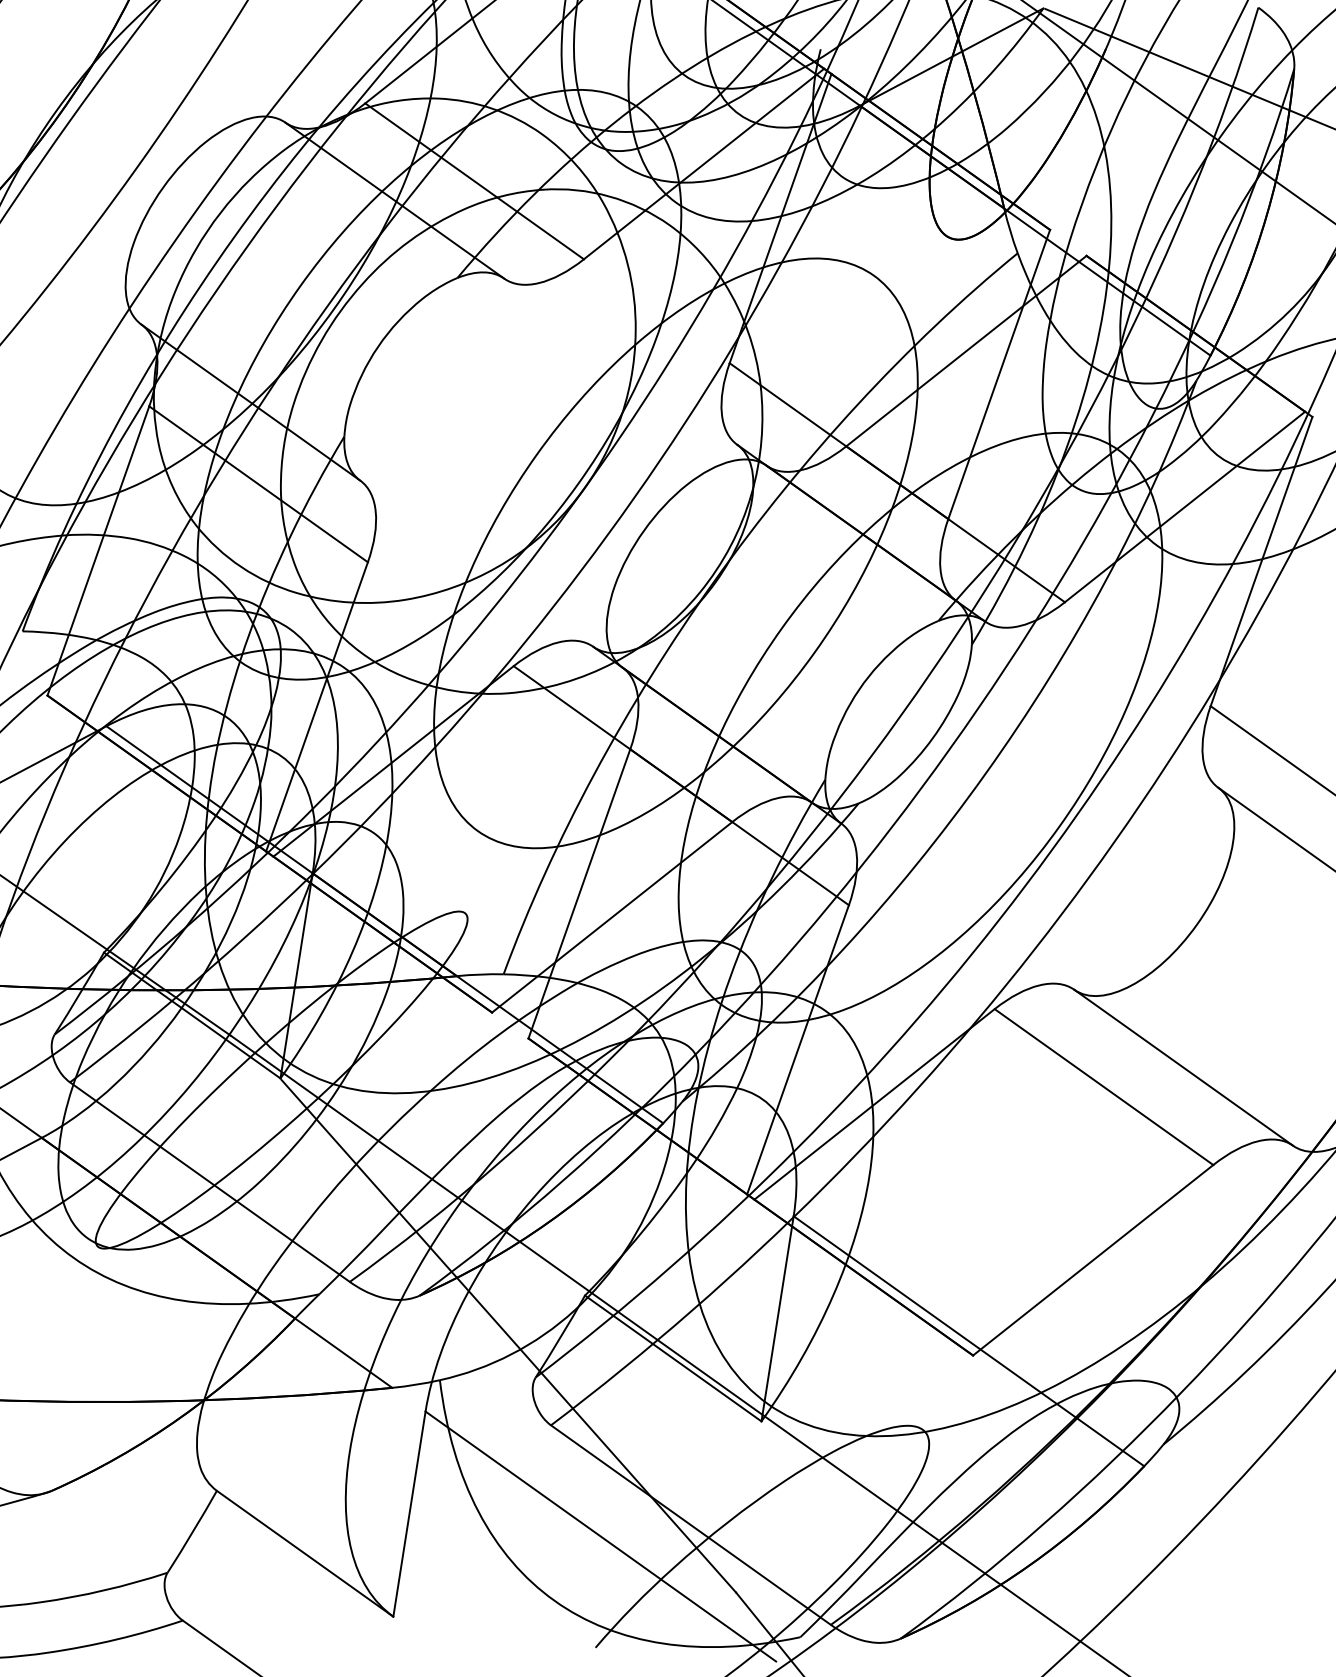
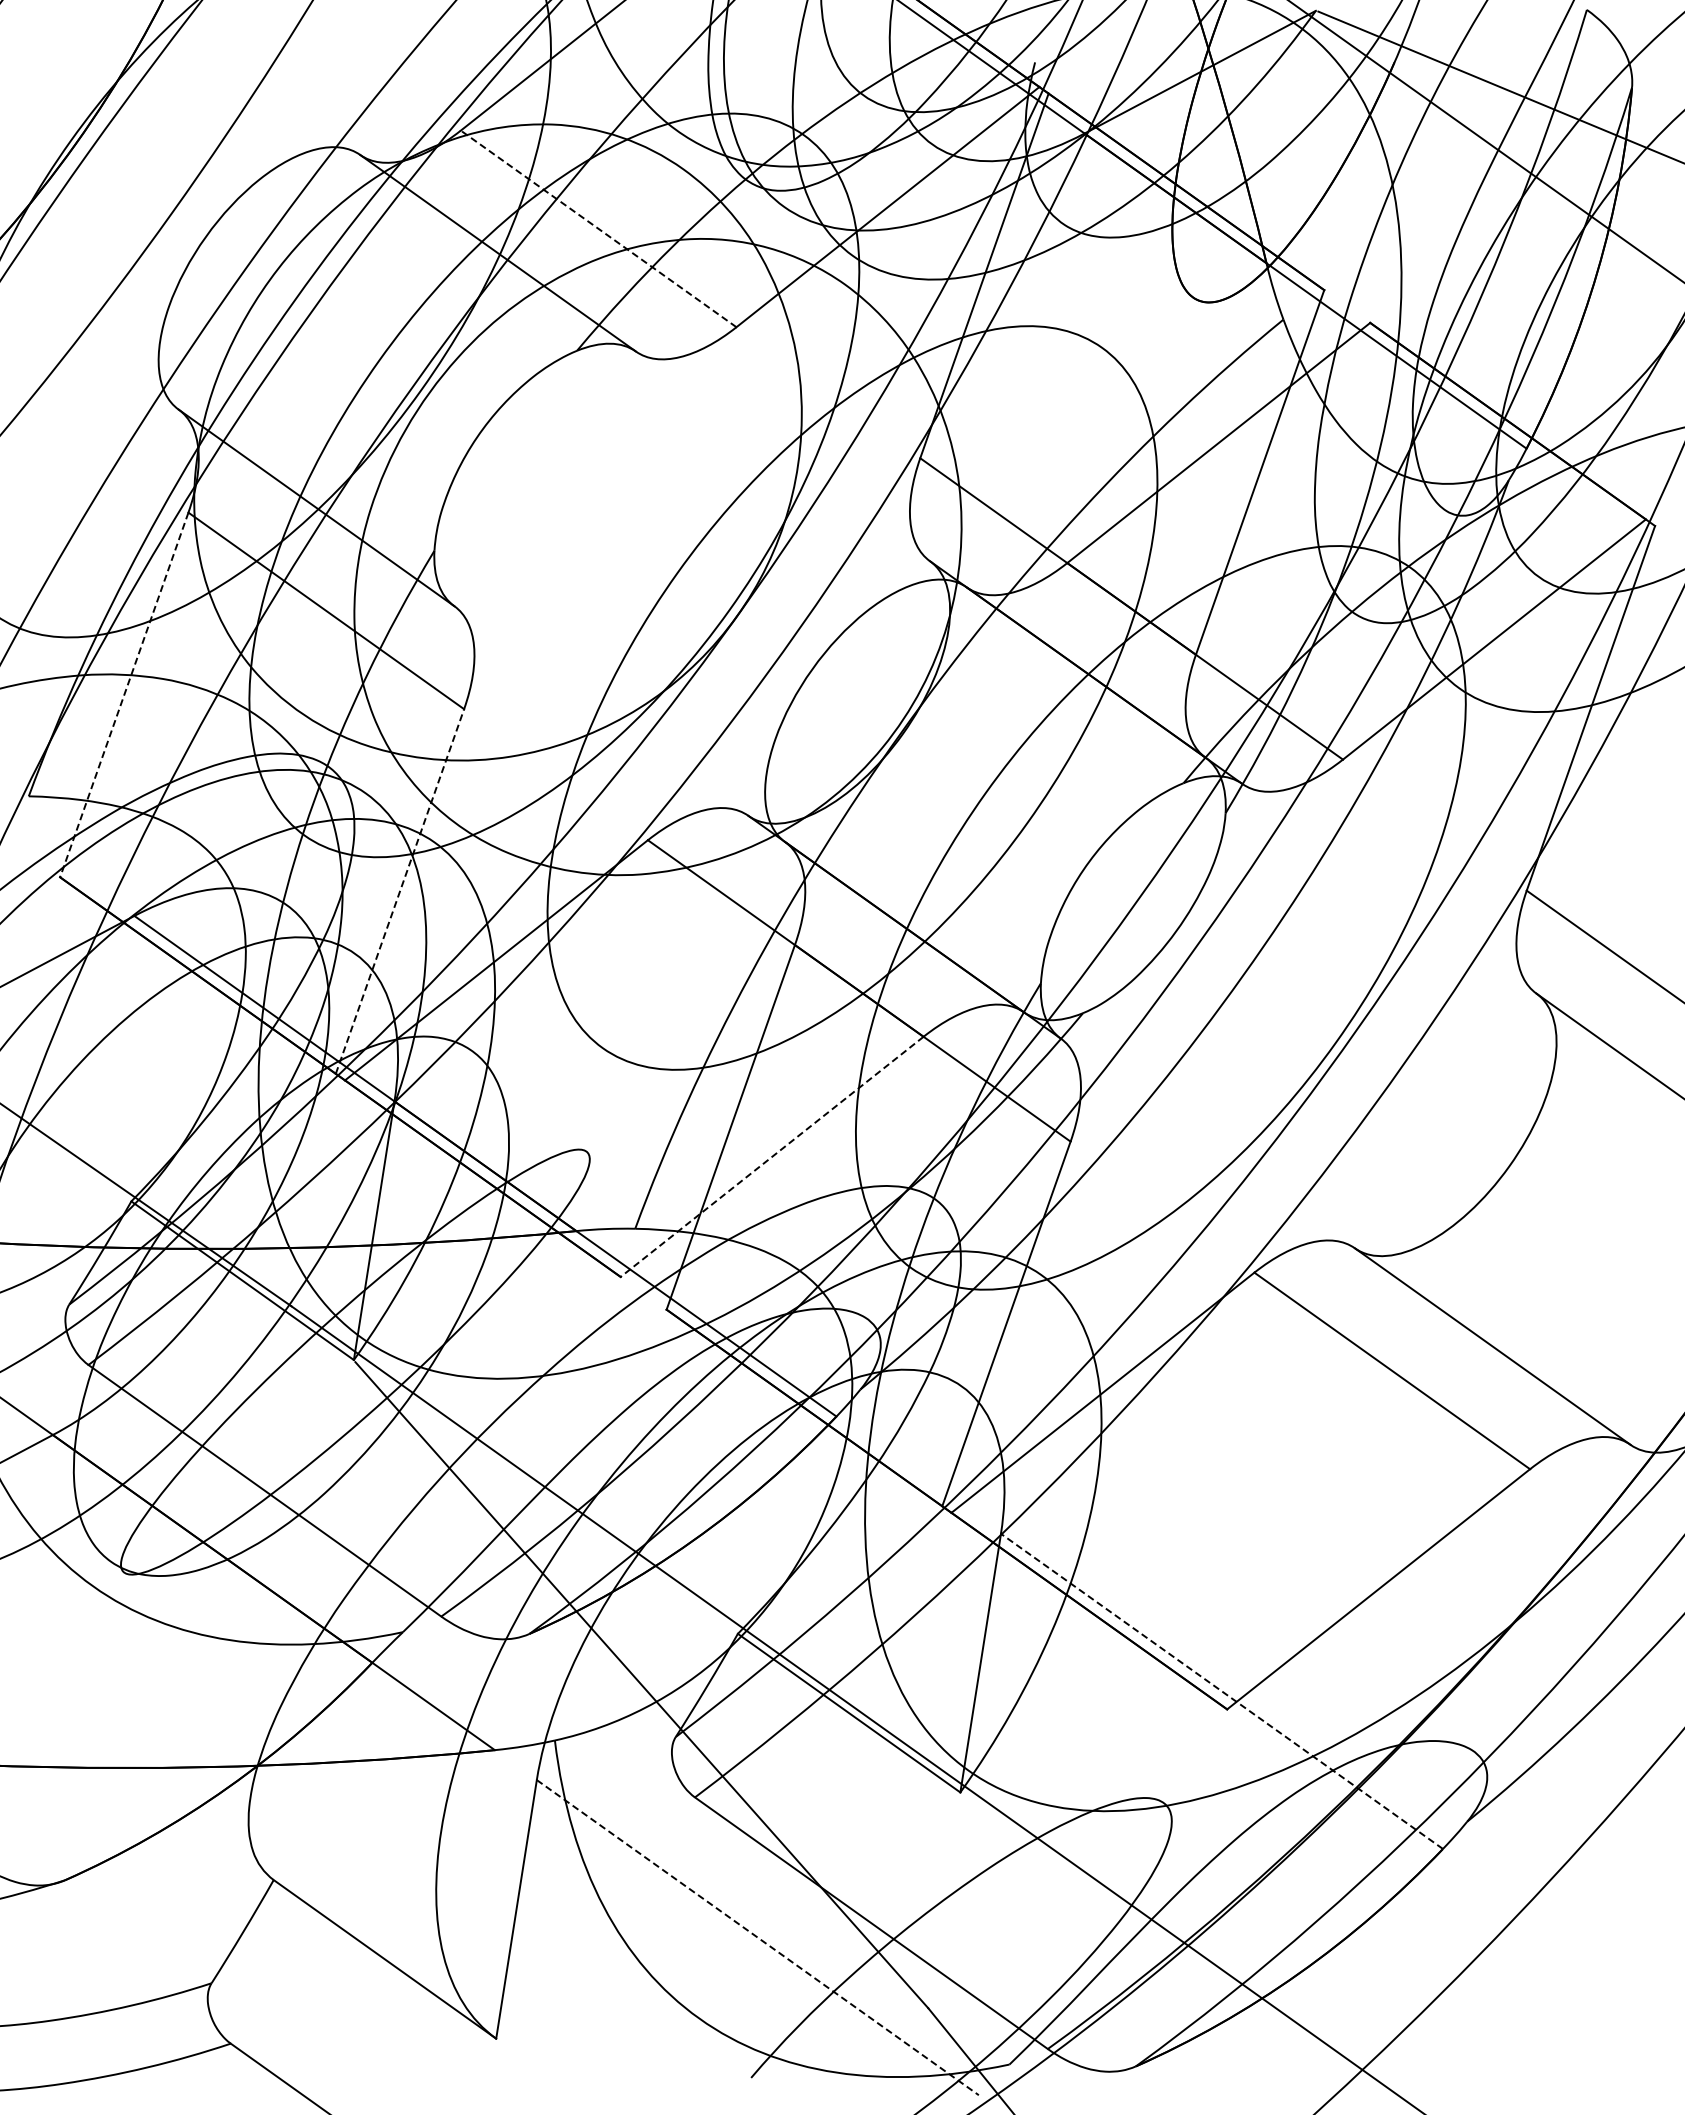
line: (474, 181) -> (598, 228), solid -> dashed
line: (98, 551) -> (124, 695), solid -> dashed
line: (317, 706) -> (400, 891), solid -> dashed
line: (611, 917) -> (771, 1157), solid -> dashed
line: (968, 1341) -> (1221, 1691), solid -> dashed
line: (601, 1536) -> (758, 1937), solid -> dashed

